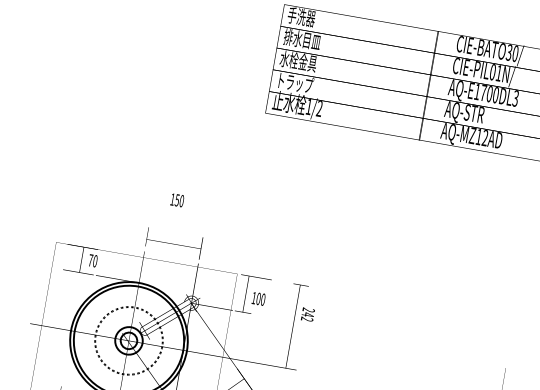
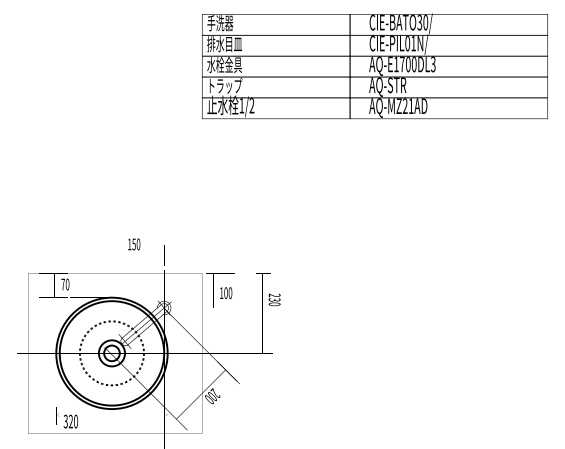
text: (481, 136) -> (407, 105), AQ-MZ12AD -> AQ-MZ21AD
text: (177, 200) -> (134, 244), moved
text: (307, 316) -> (274, 301), 242 -> 230

